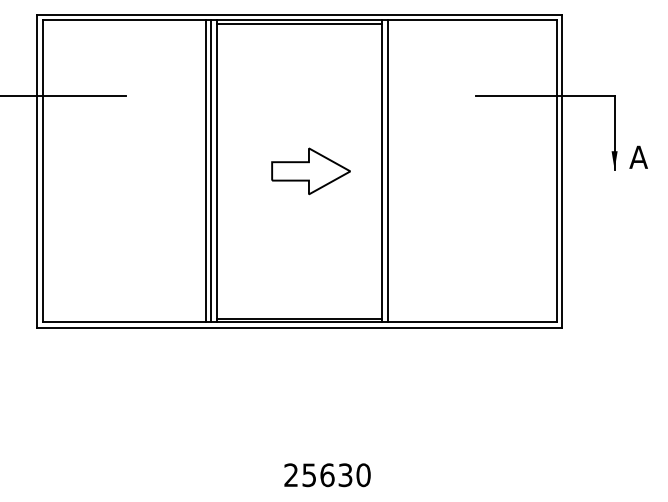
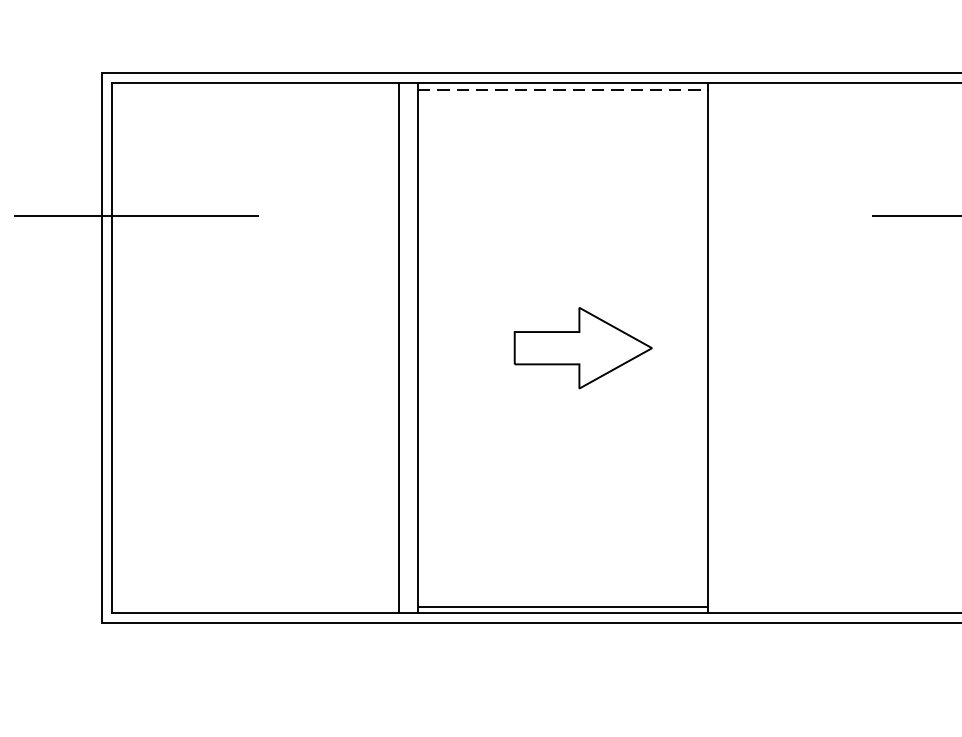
line: (299, 24) -> (562, 90), solid -> dashed
line: (210, 171) -> (406, 348), removed
line: (387, 171) -> (717, 348), removed

